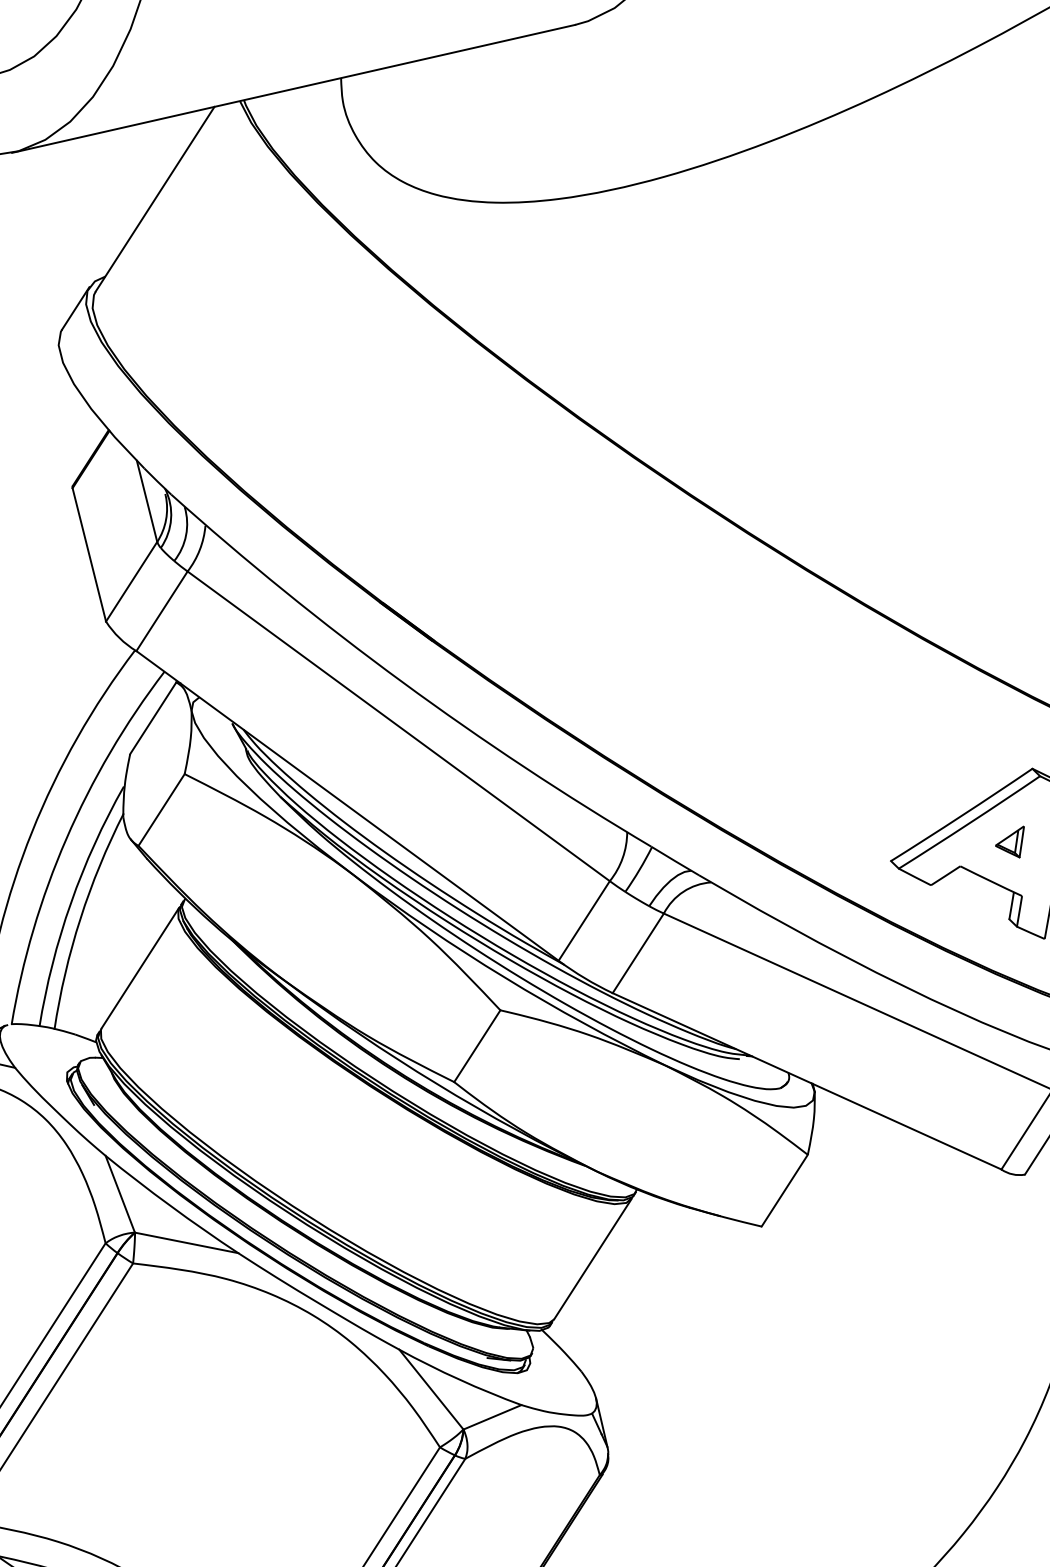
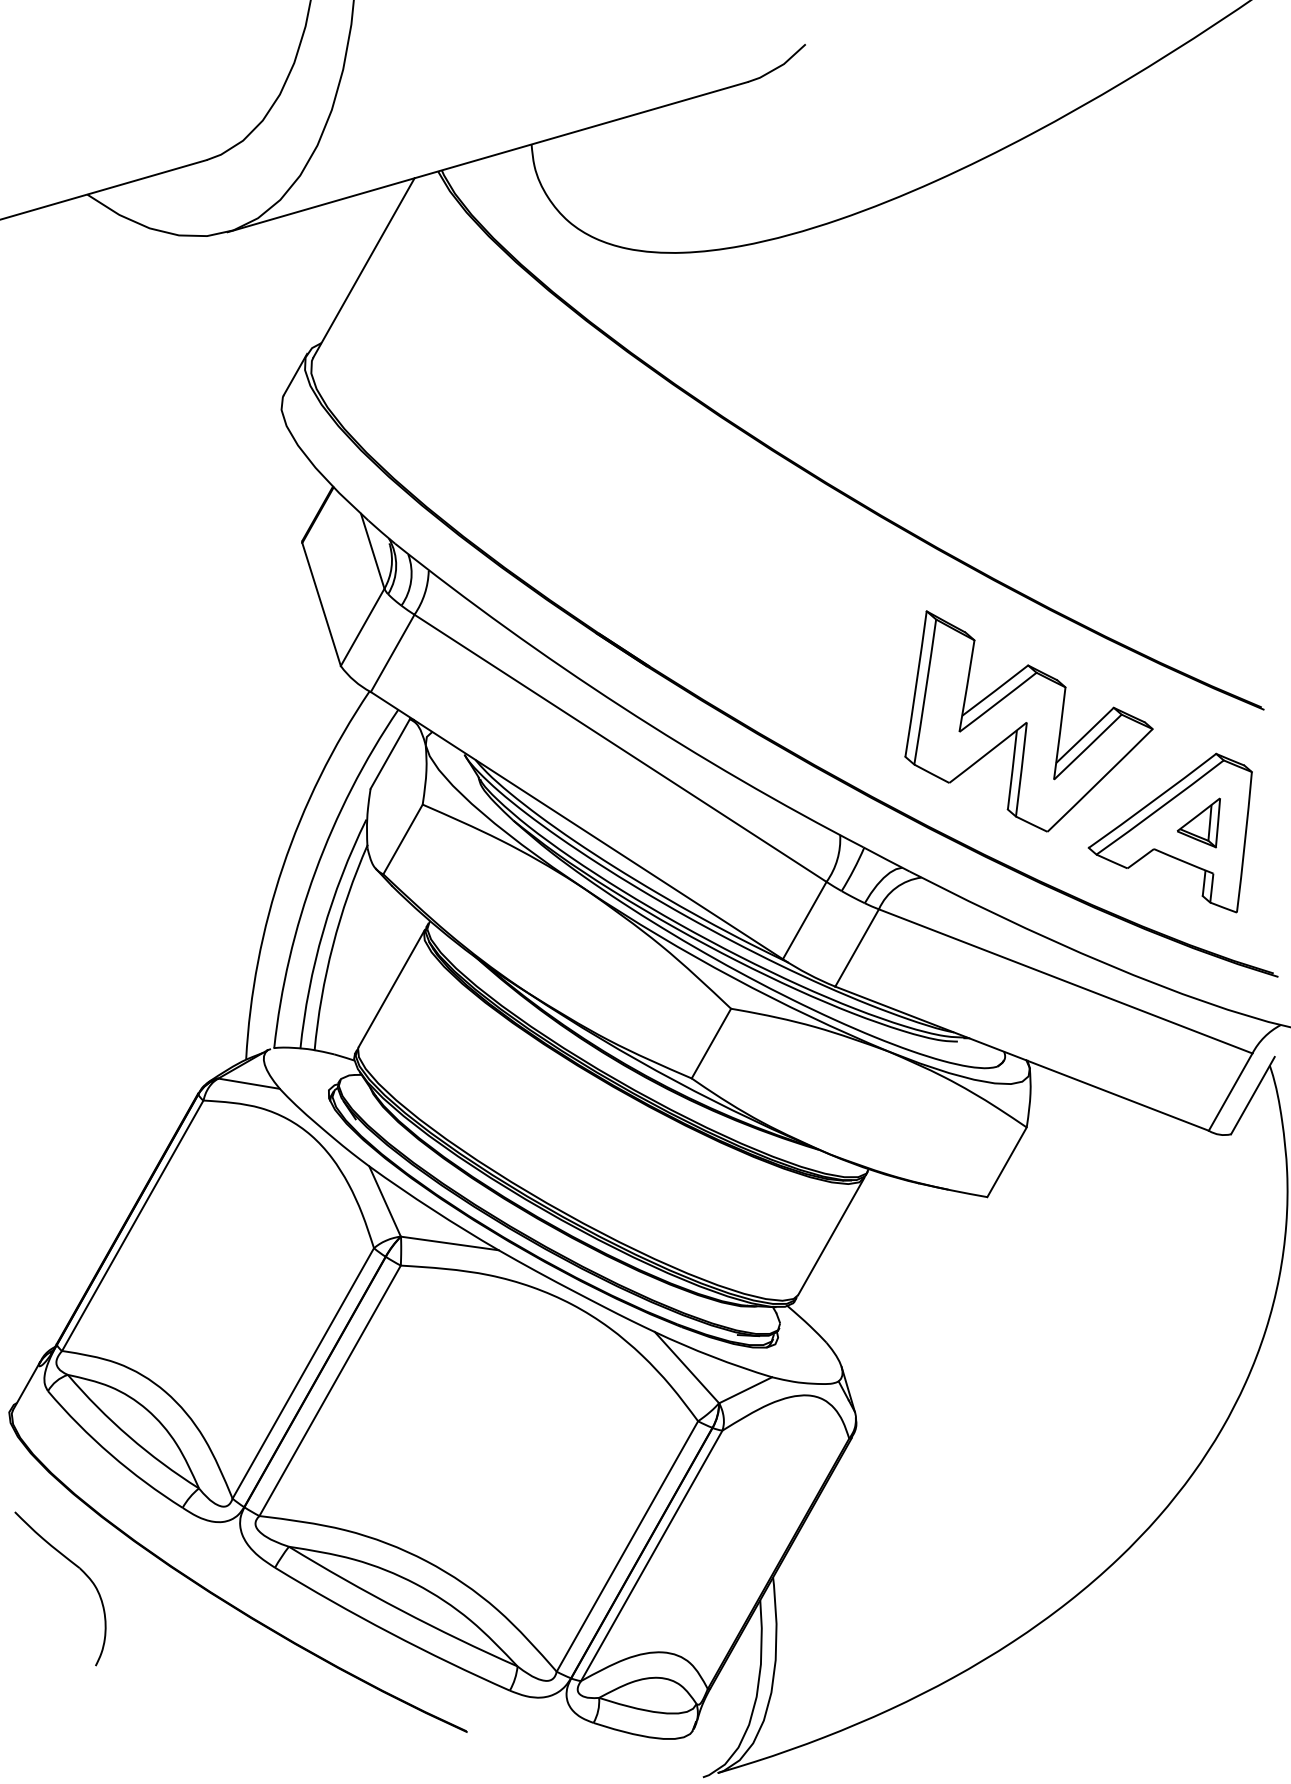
part: (834, 722) -> (1028, 721), added
part: (1009, 840) -> (1198, 822), size x1.67

